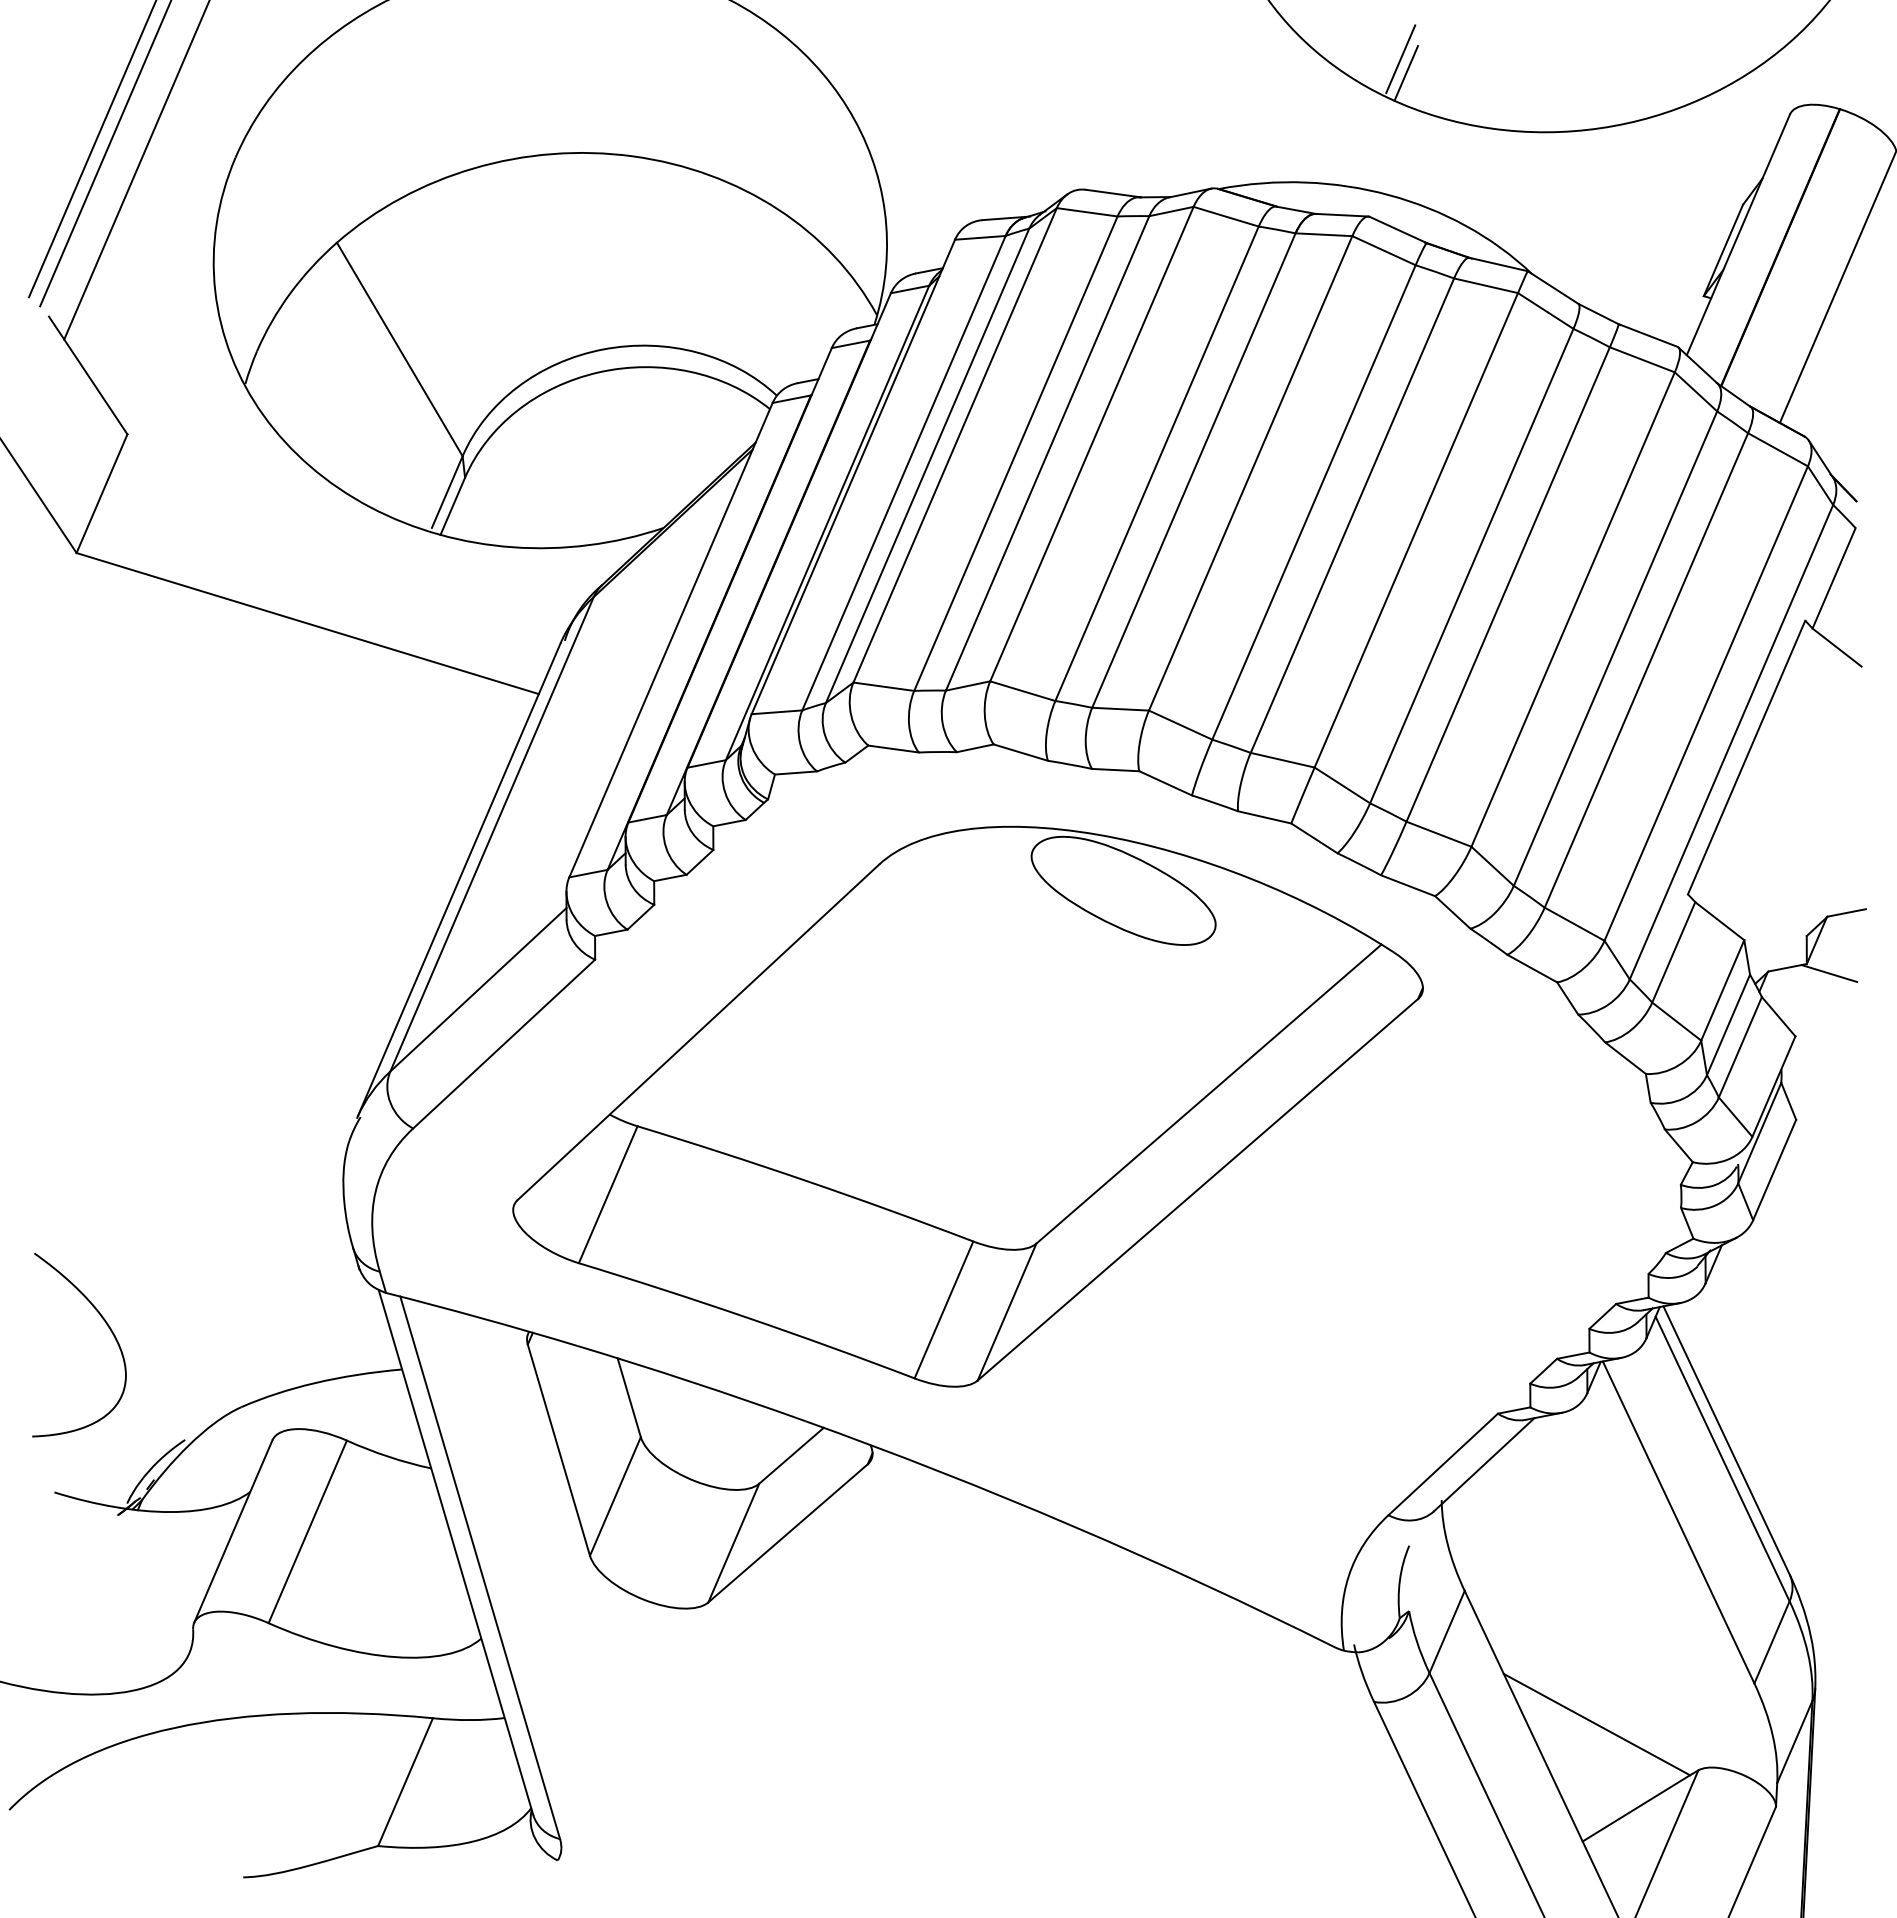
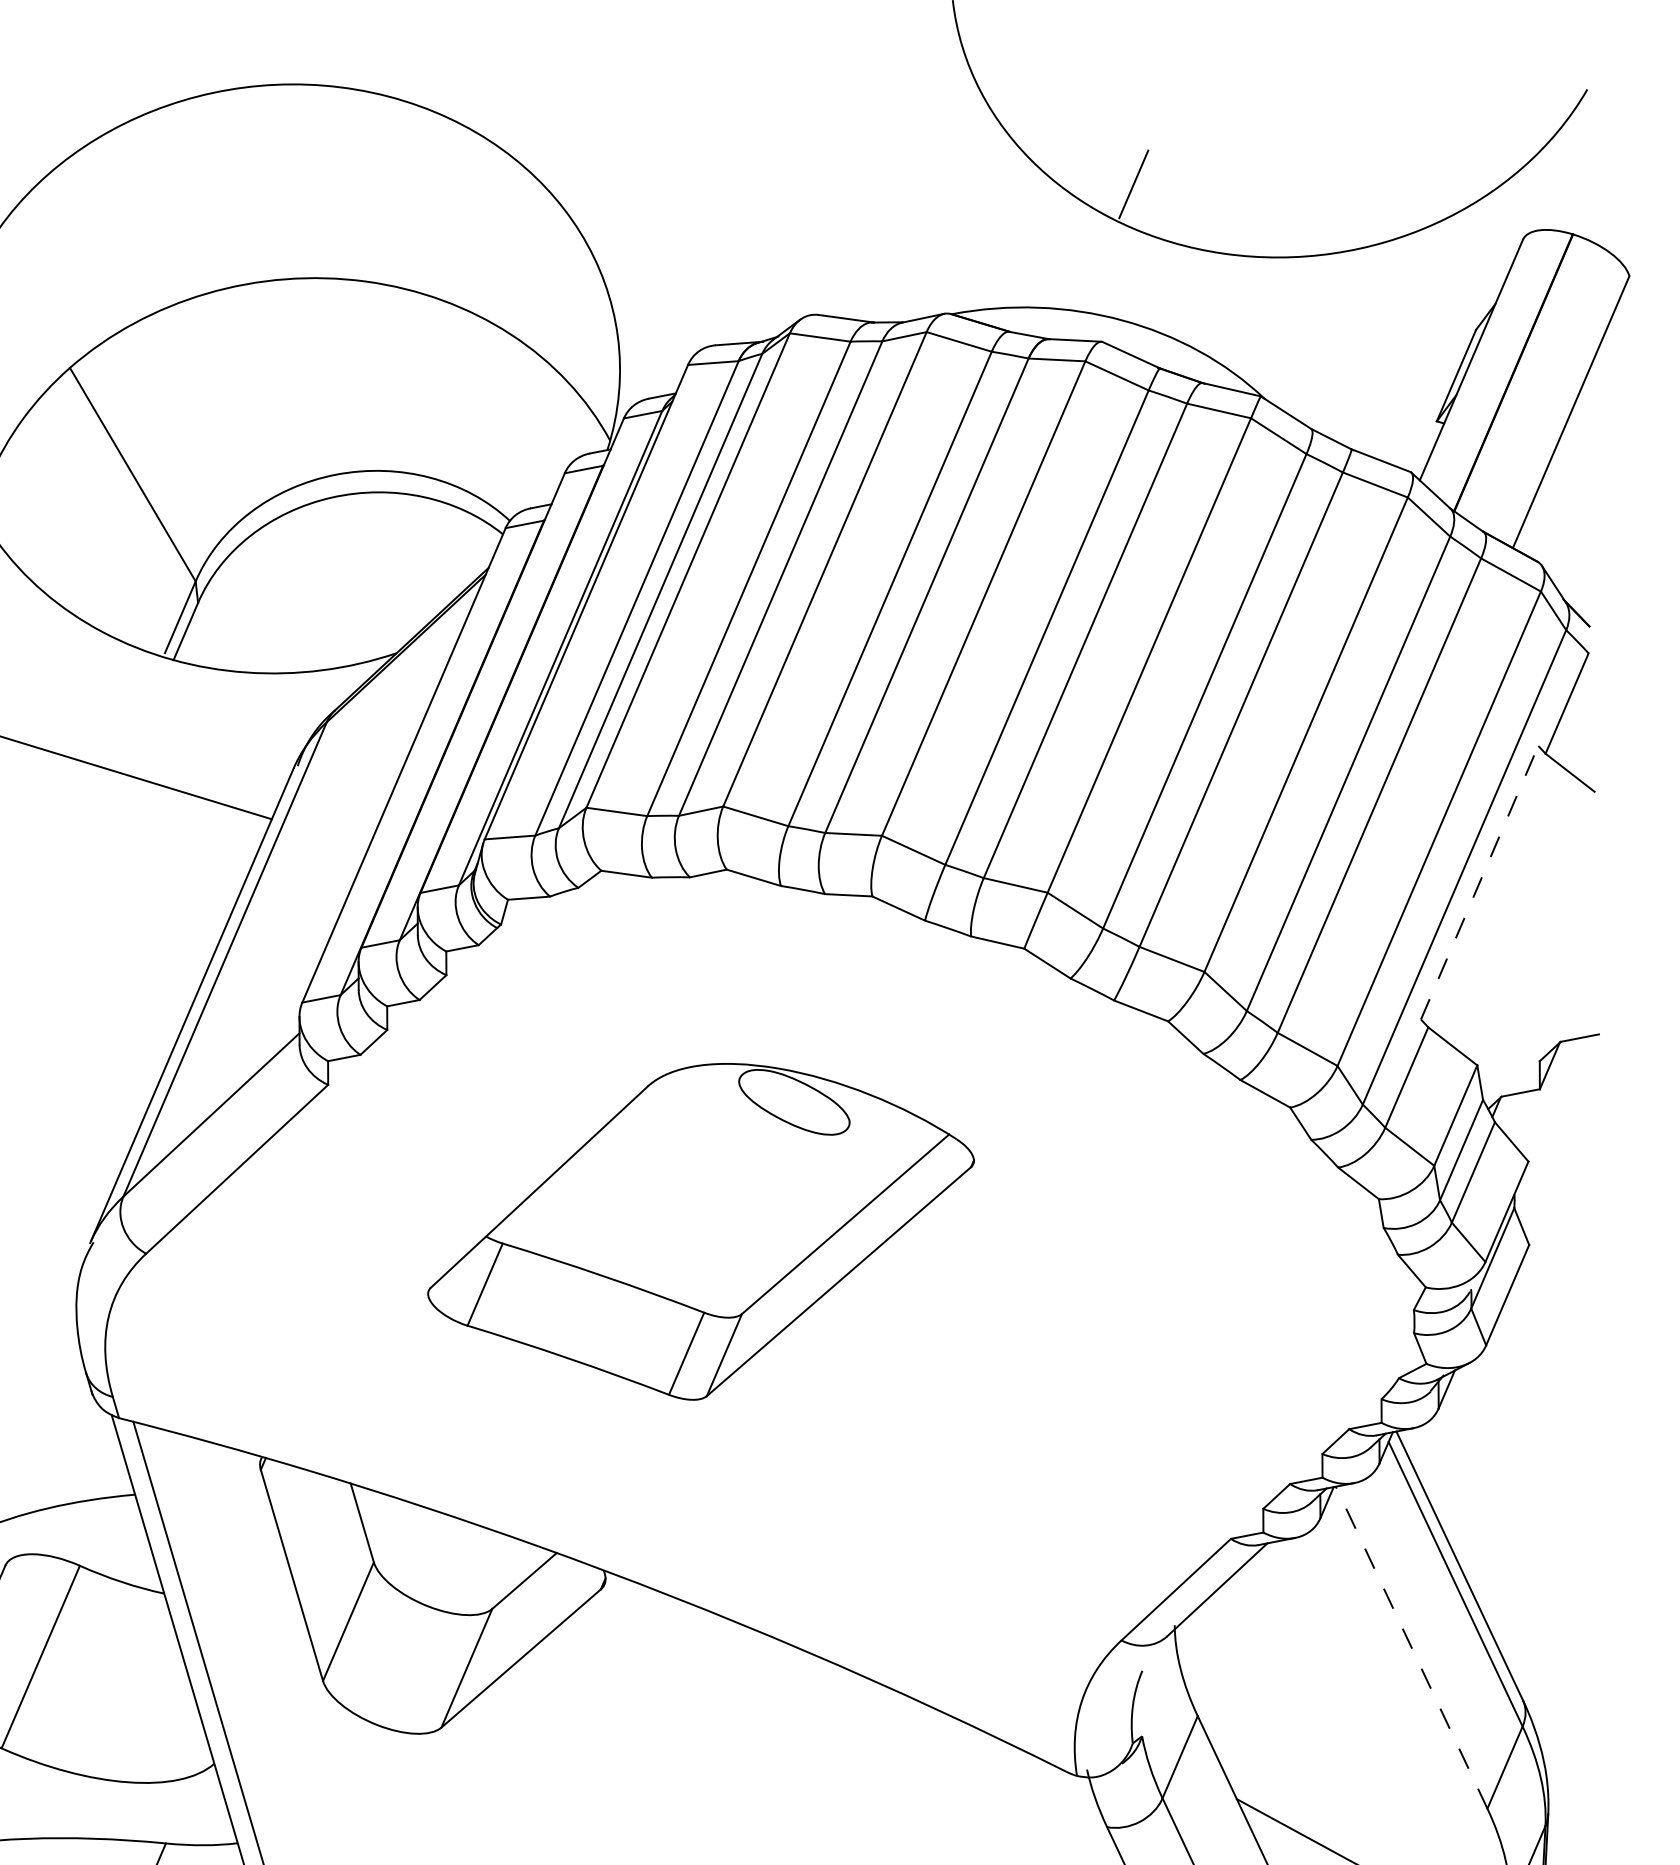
line: (1406, 73) -> (1139, 198), removed
line: (1746, 757) -> (1479, 882), solid -> dashed
line: (1829, 973) -> (1562, 1098), removed
part: (967, 1106) -> (700, 1231), size x0.6
line: (1678, 1522) -> (1411, 1647), solid -> dashed

